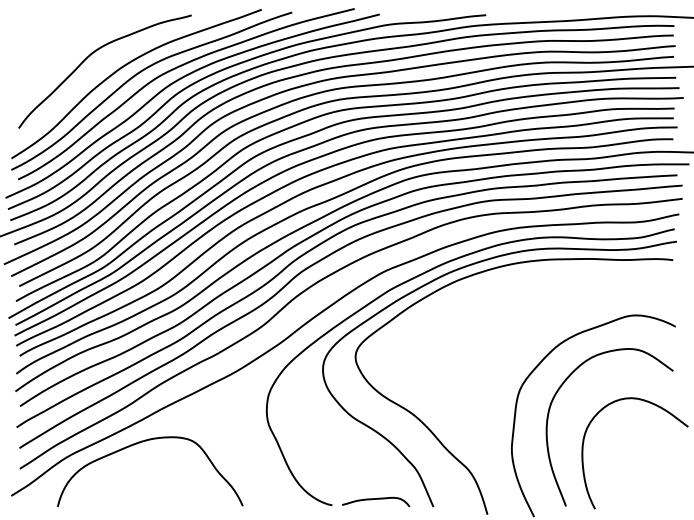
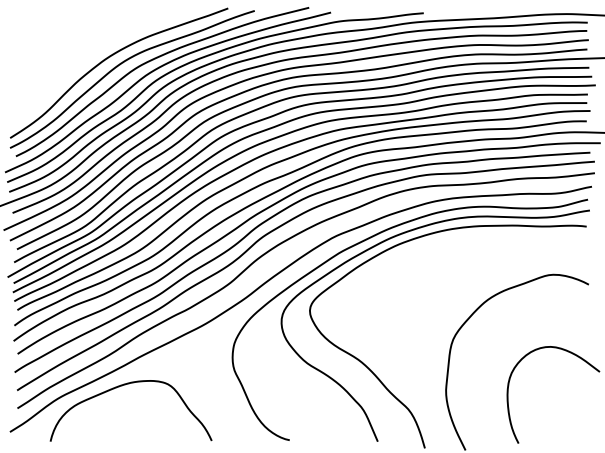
curve: (90, 56) -> (79, 49), removed
curve: (548, 421) -> (478, 367), removed
curve: (376, 499) -> (328, 435), removed

